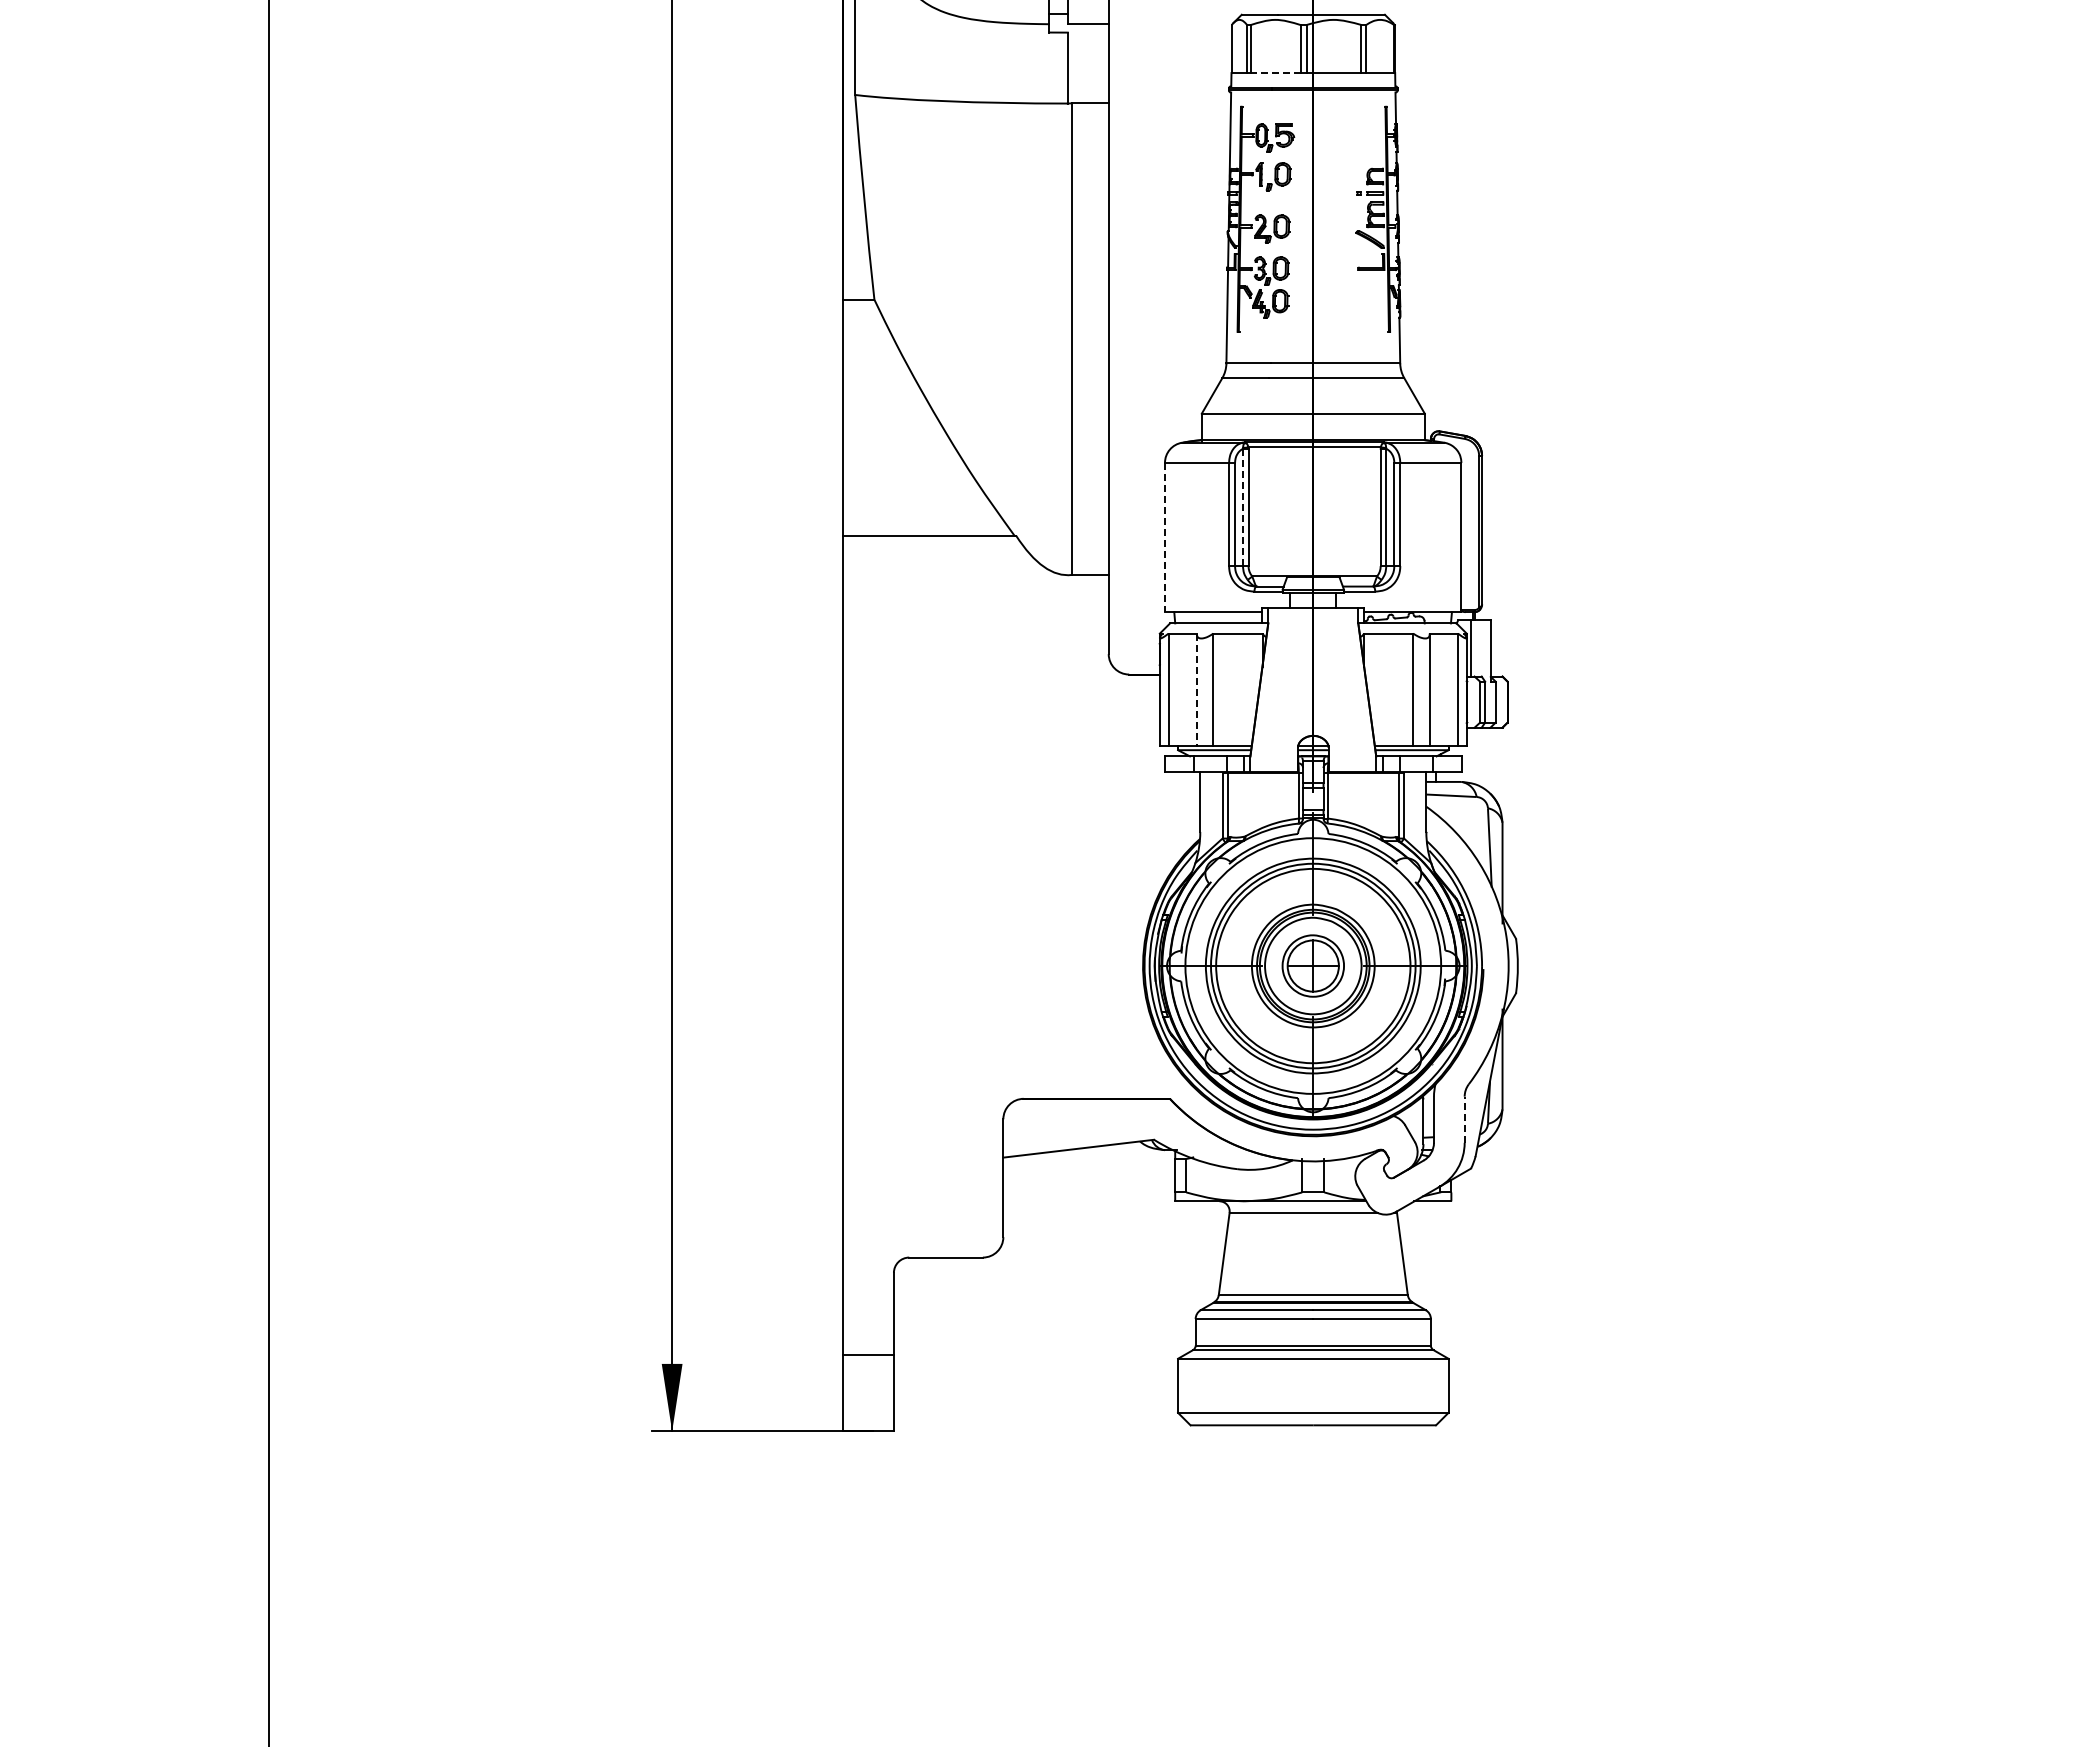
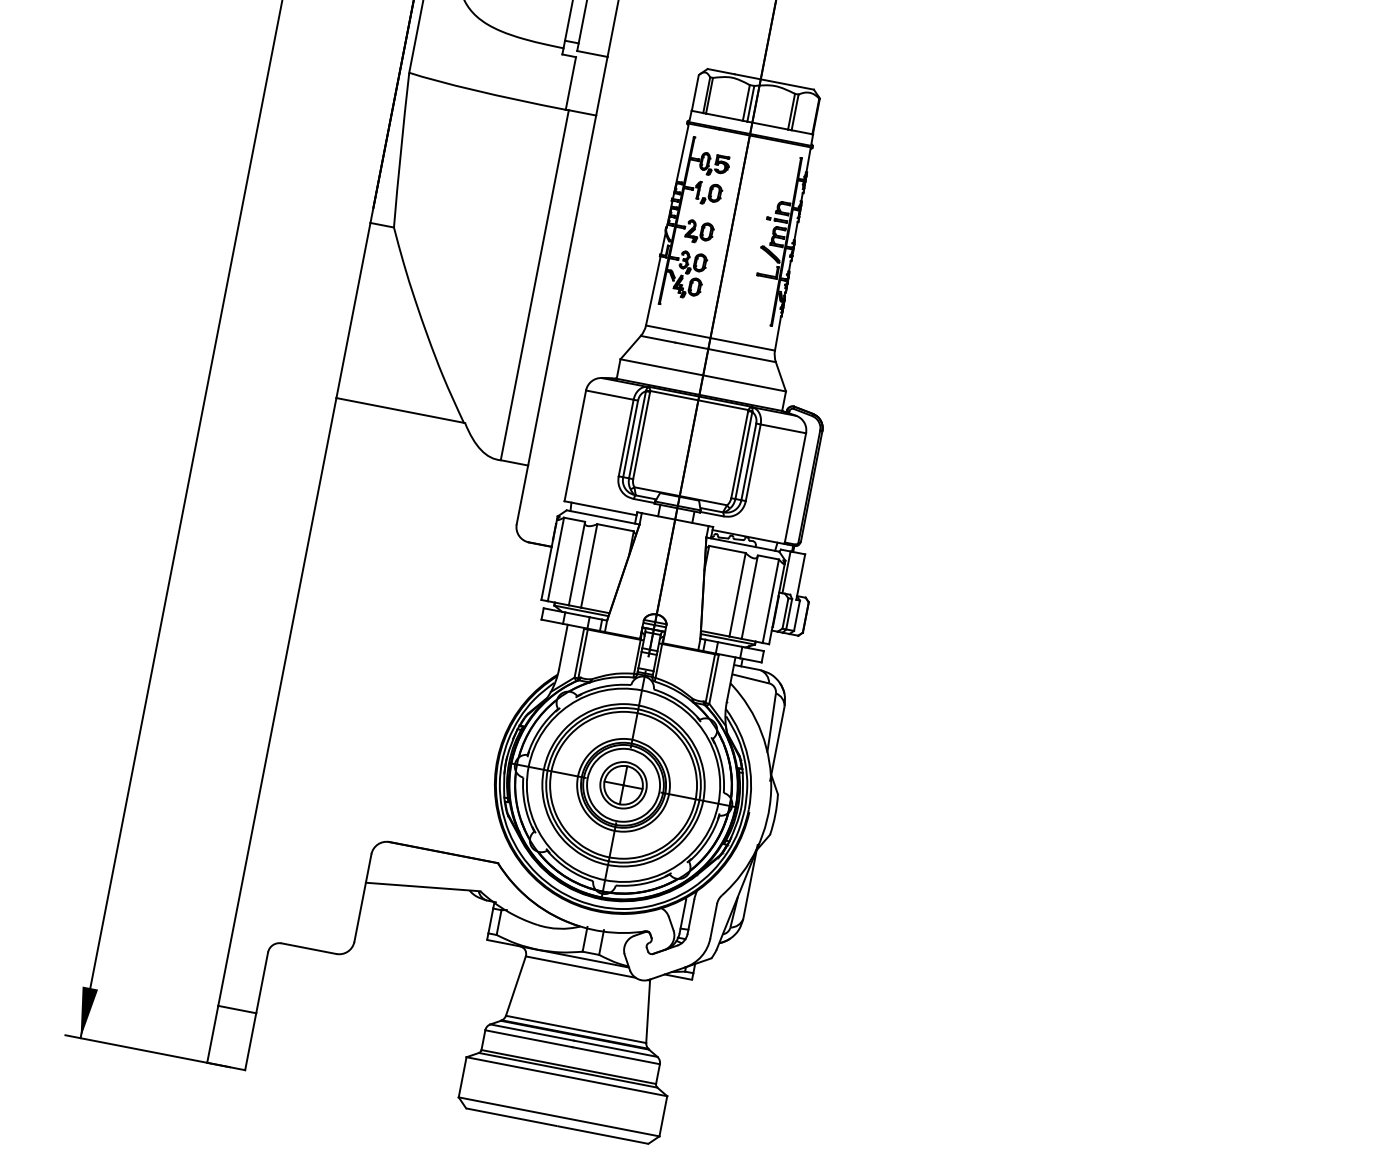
line: (1275, 73) -> (724, 117), dashed -> solid
line: (1242, 507) -> (637, 434), dashed -> solid
line: (1164, 537) -> (574, 445), dashed -> solid
line: (1196, 690) -> (576, 563), dashed -> solid
line: (1464, 1119) -> (713, 920), dashed -> solid

